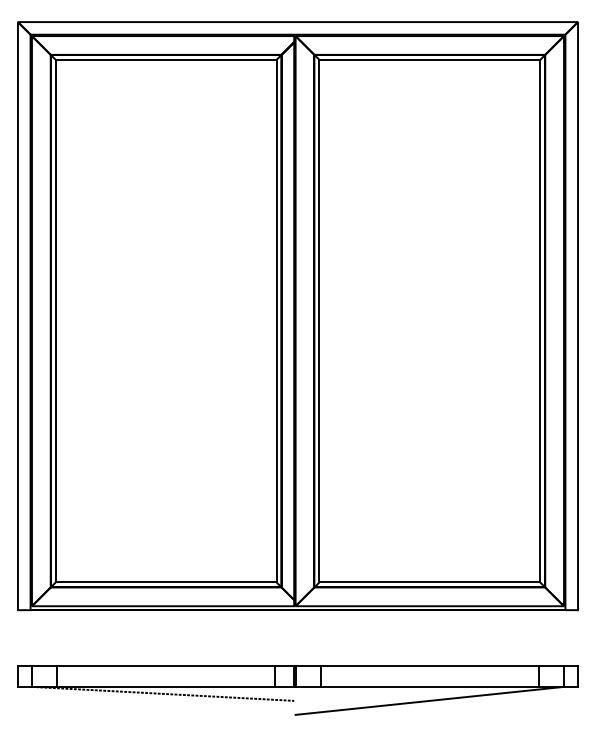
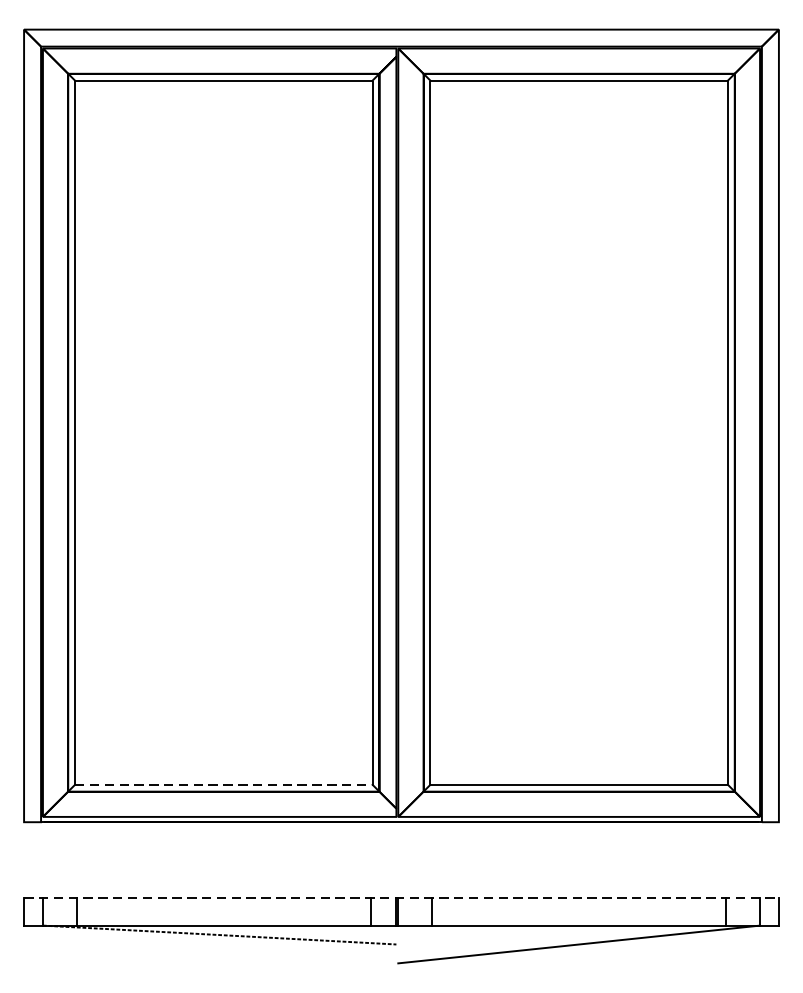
line: (166, 582) -> (224, 784), solid -> dashed
line: (298, 666) -> (402, 898), solid -> dashed

